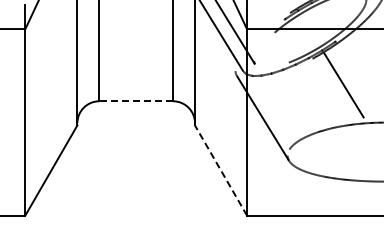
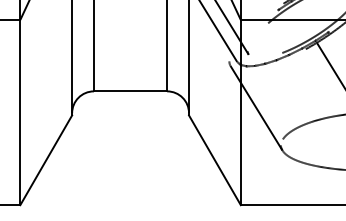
line: (136, 101) -> (130, 91), dashed -> solid
line: (220, 170) -> (214, 160), dashed -> solid

